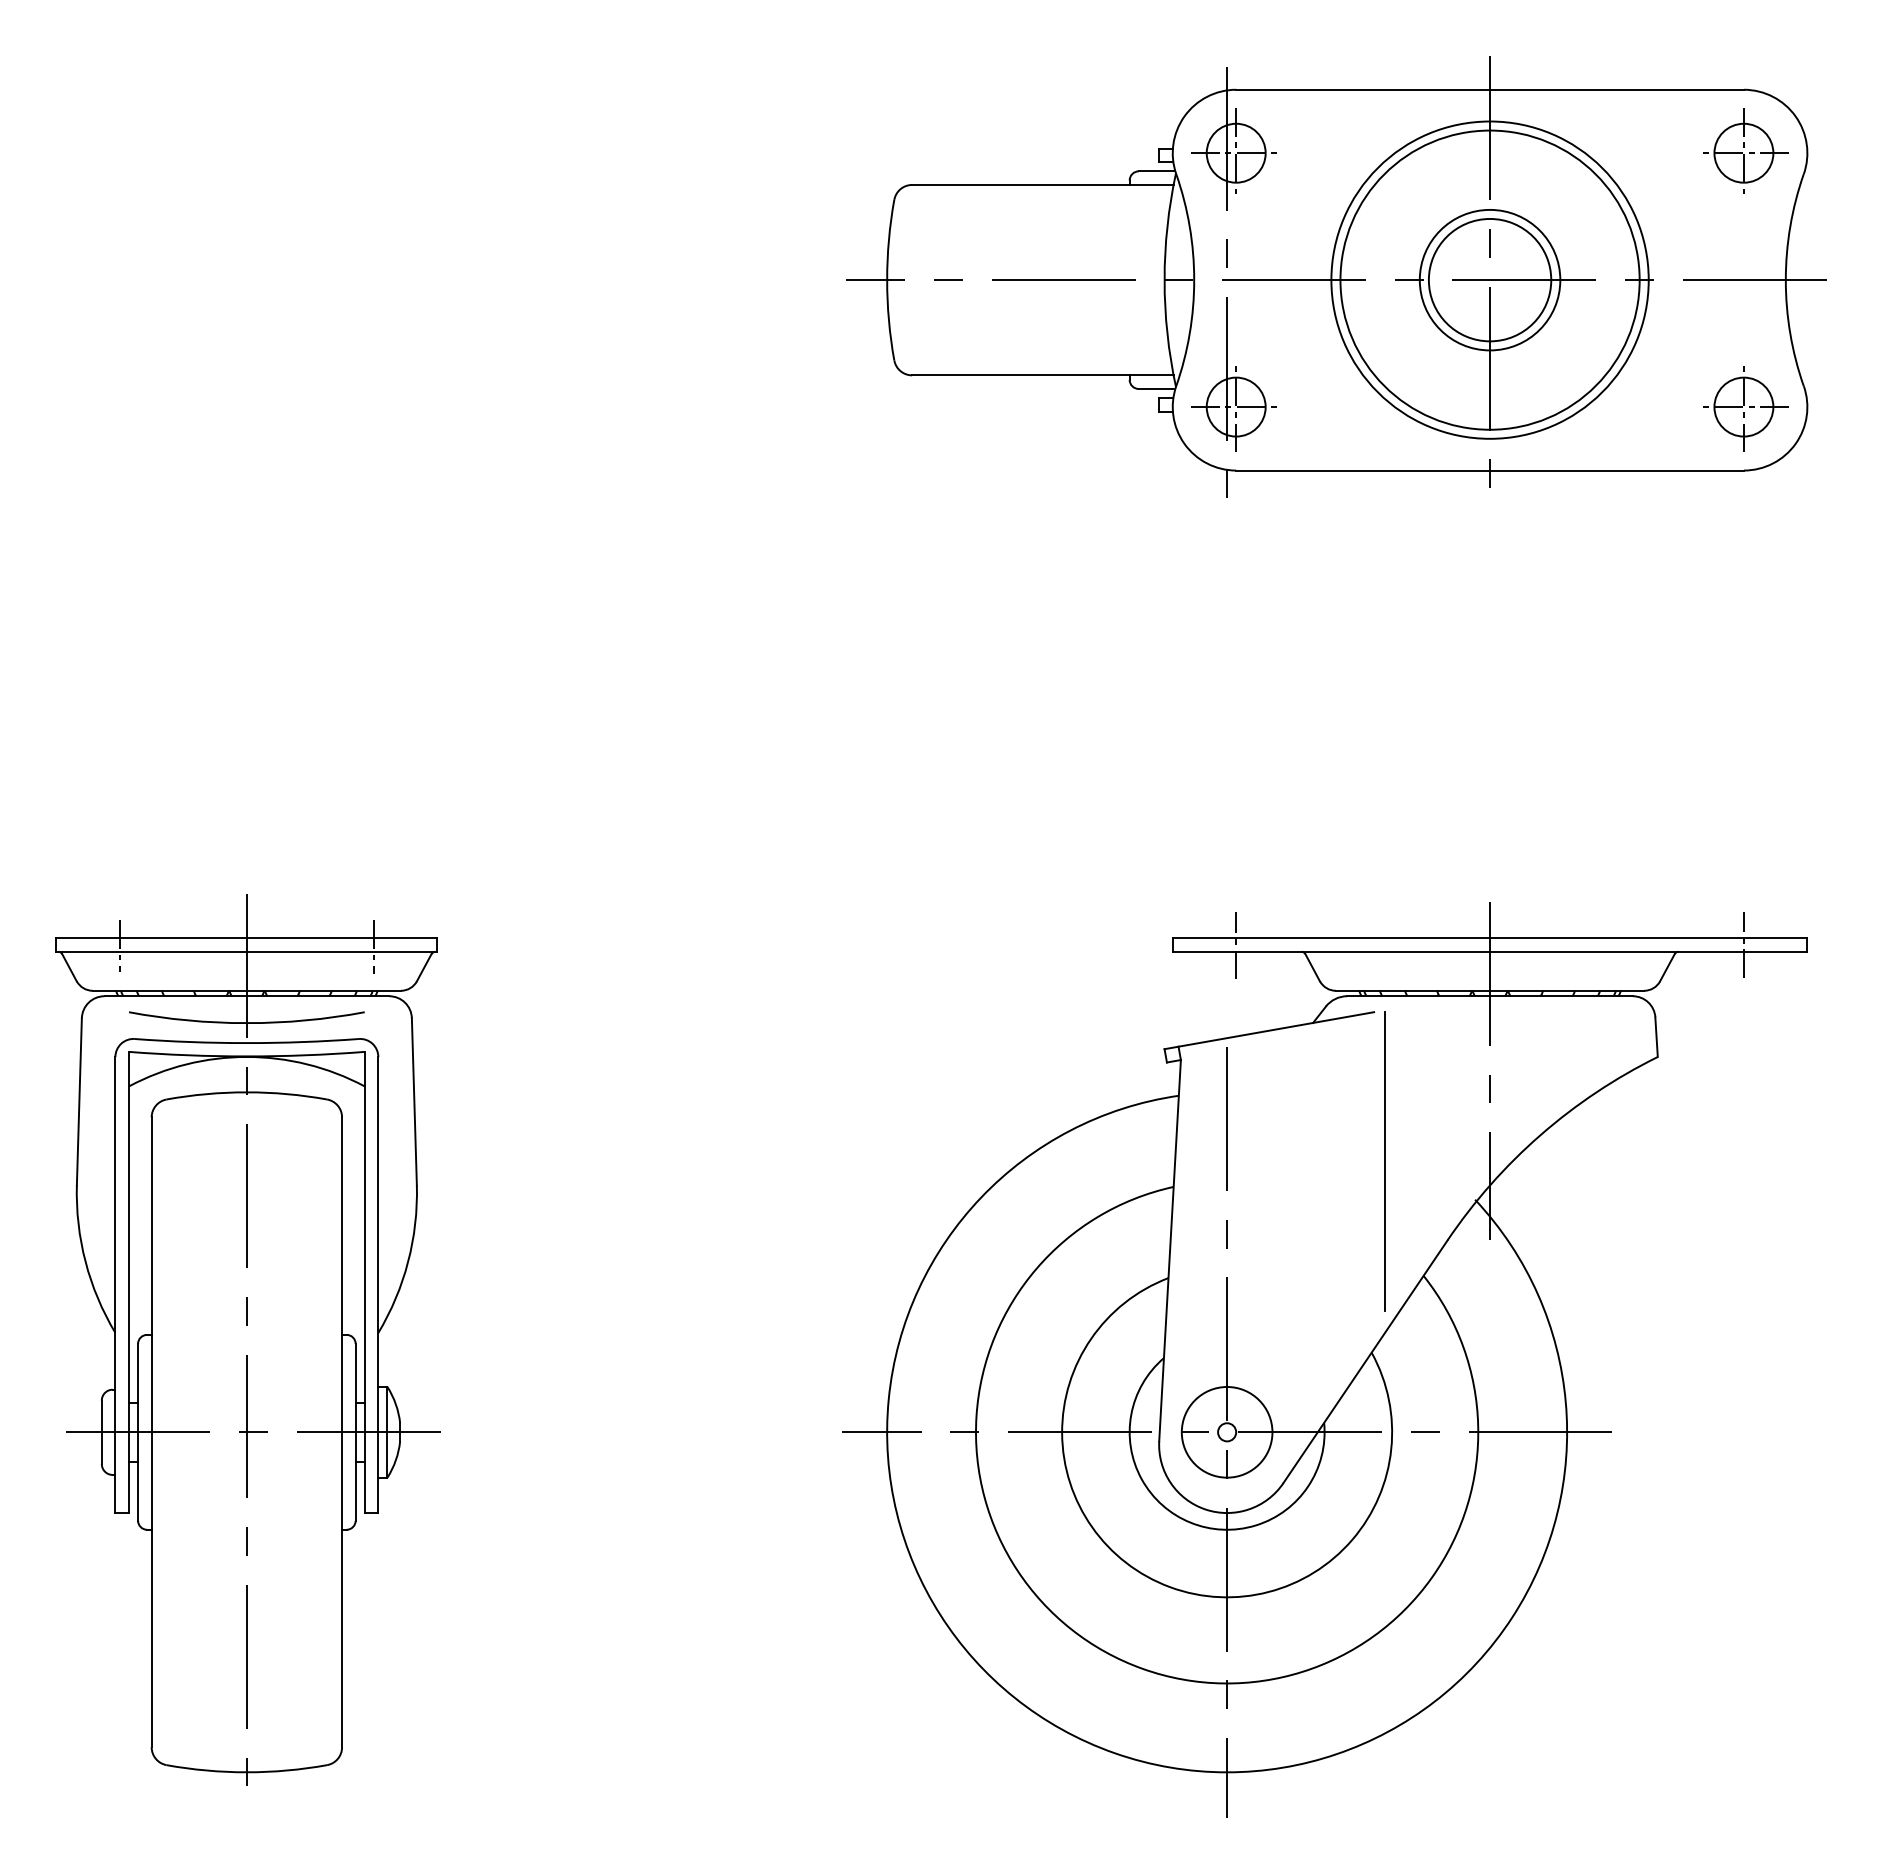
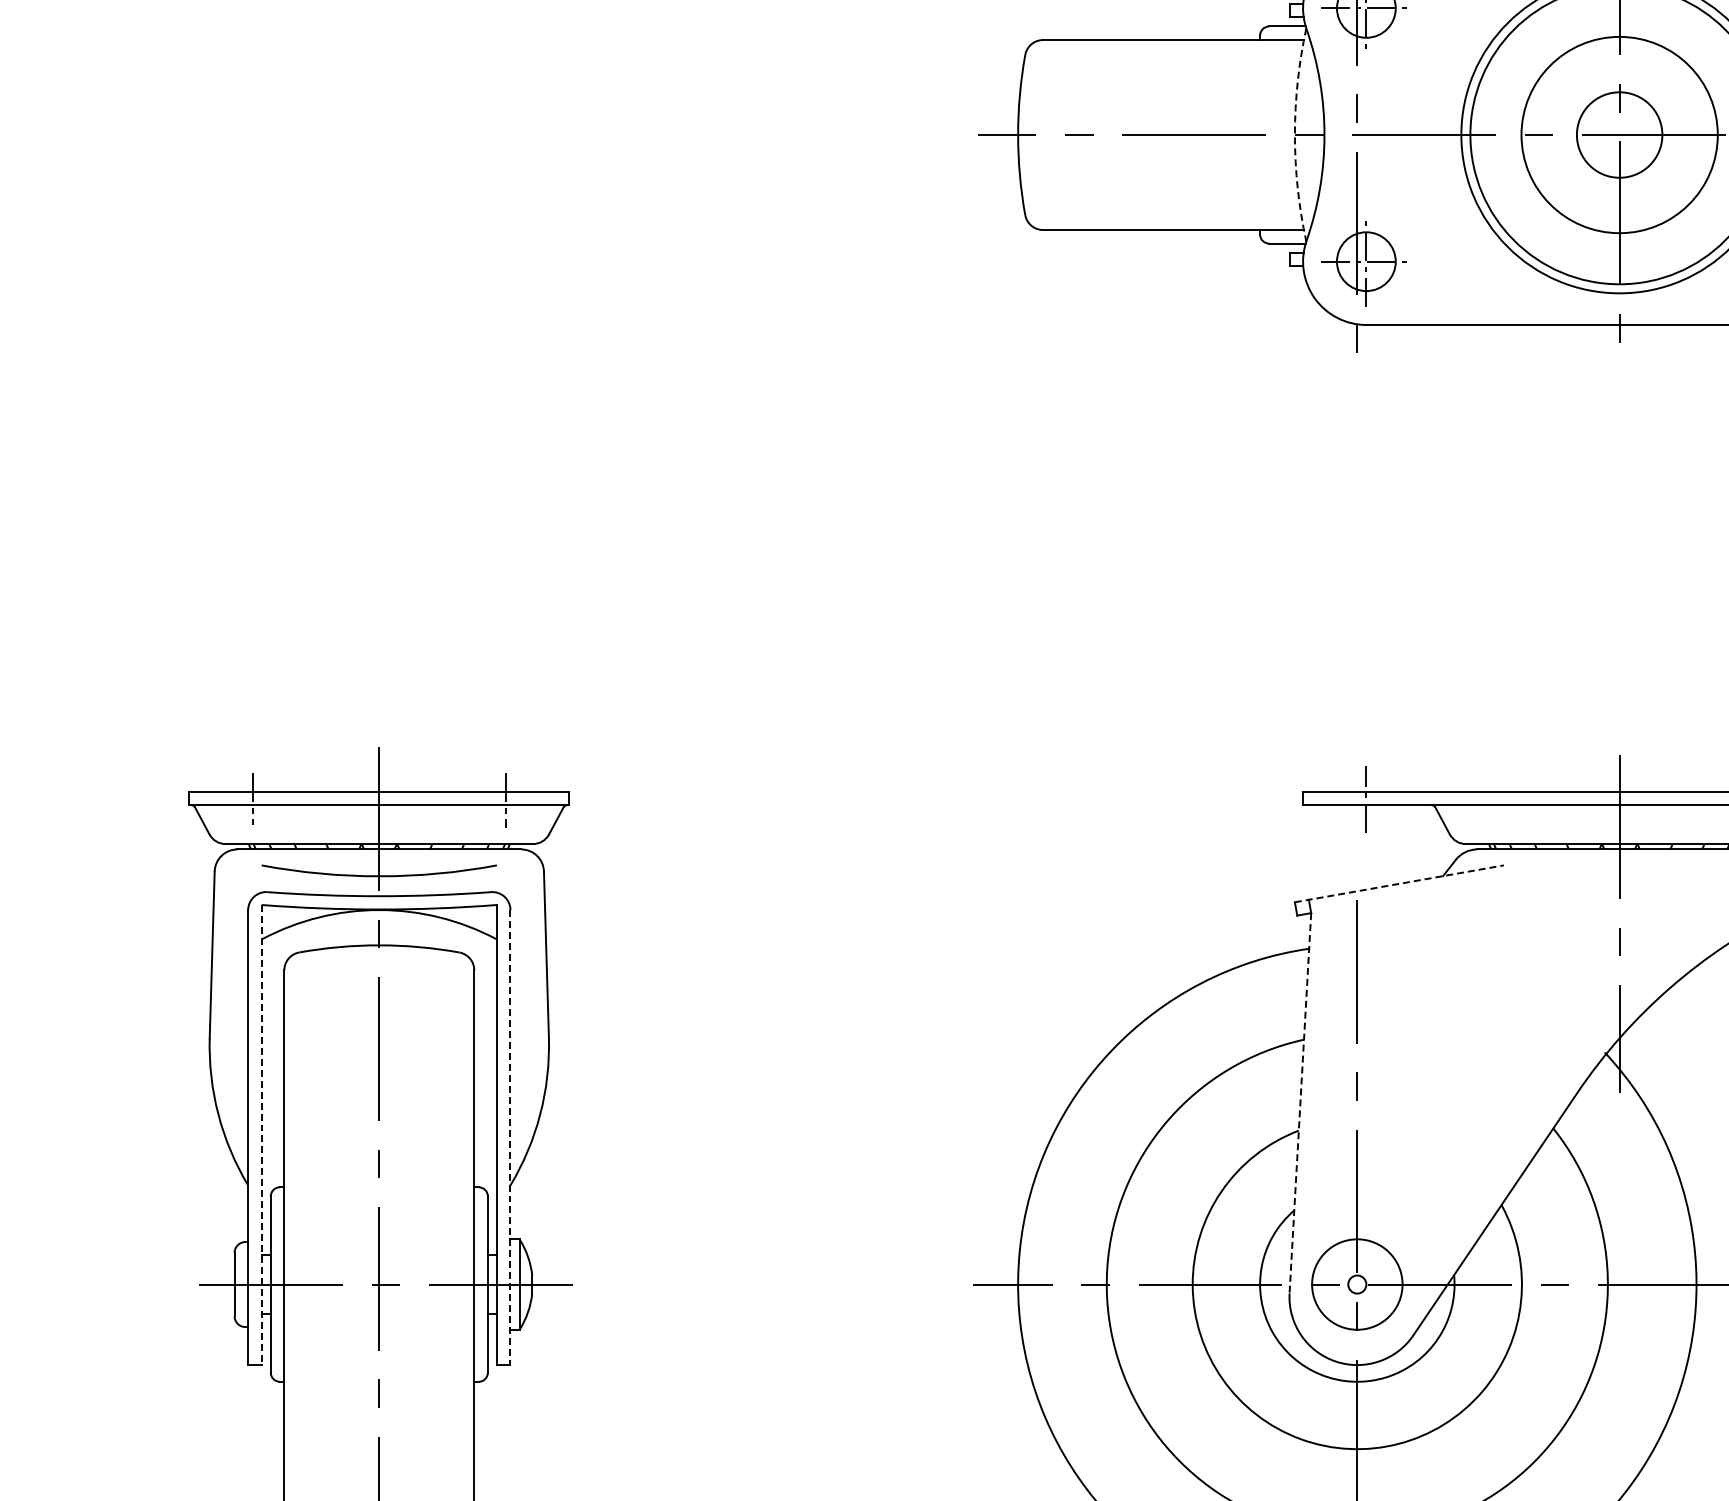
circle: (1489, 279) -> (1619, 134), size x0.7
circle: (1489, 279) -> (1619, 134), size x1.4
arc: (1164, 280) -> (1294, 135), solid -> dashed
line: (1269, 1030) -> (1399, 883), solid -> dashed
line: (1384, 1161) -> (1514, 1014), removed
line: (1170, 1250) -> (1300, 1103), solid -> dashed
line: (129, 1282) -> (262, 1135), solid -> dashed
line: (378, 1285) -> (510, 1138), solid -> dashed

